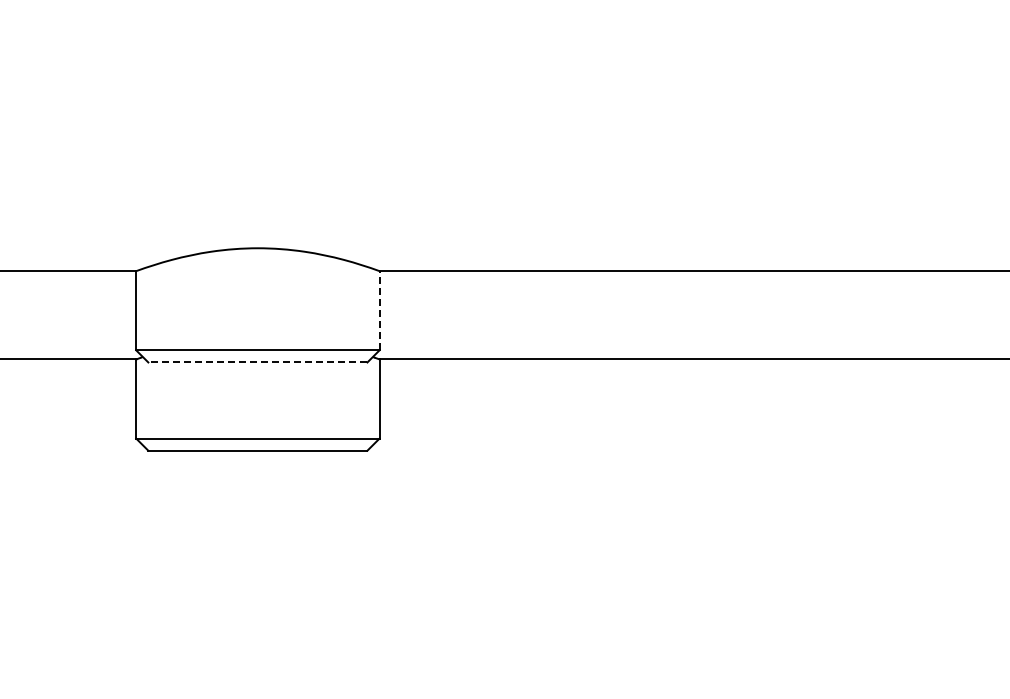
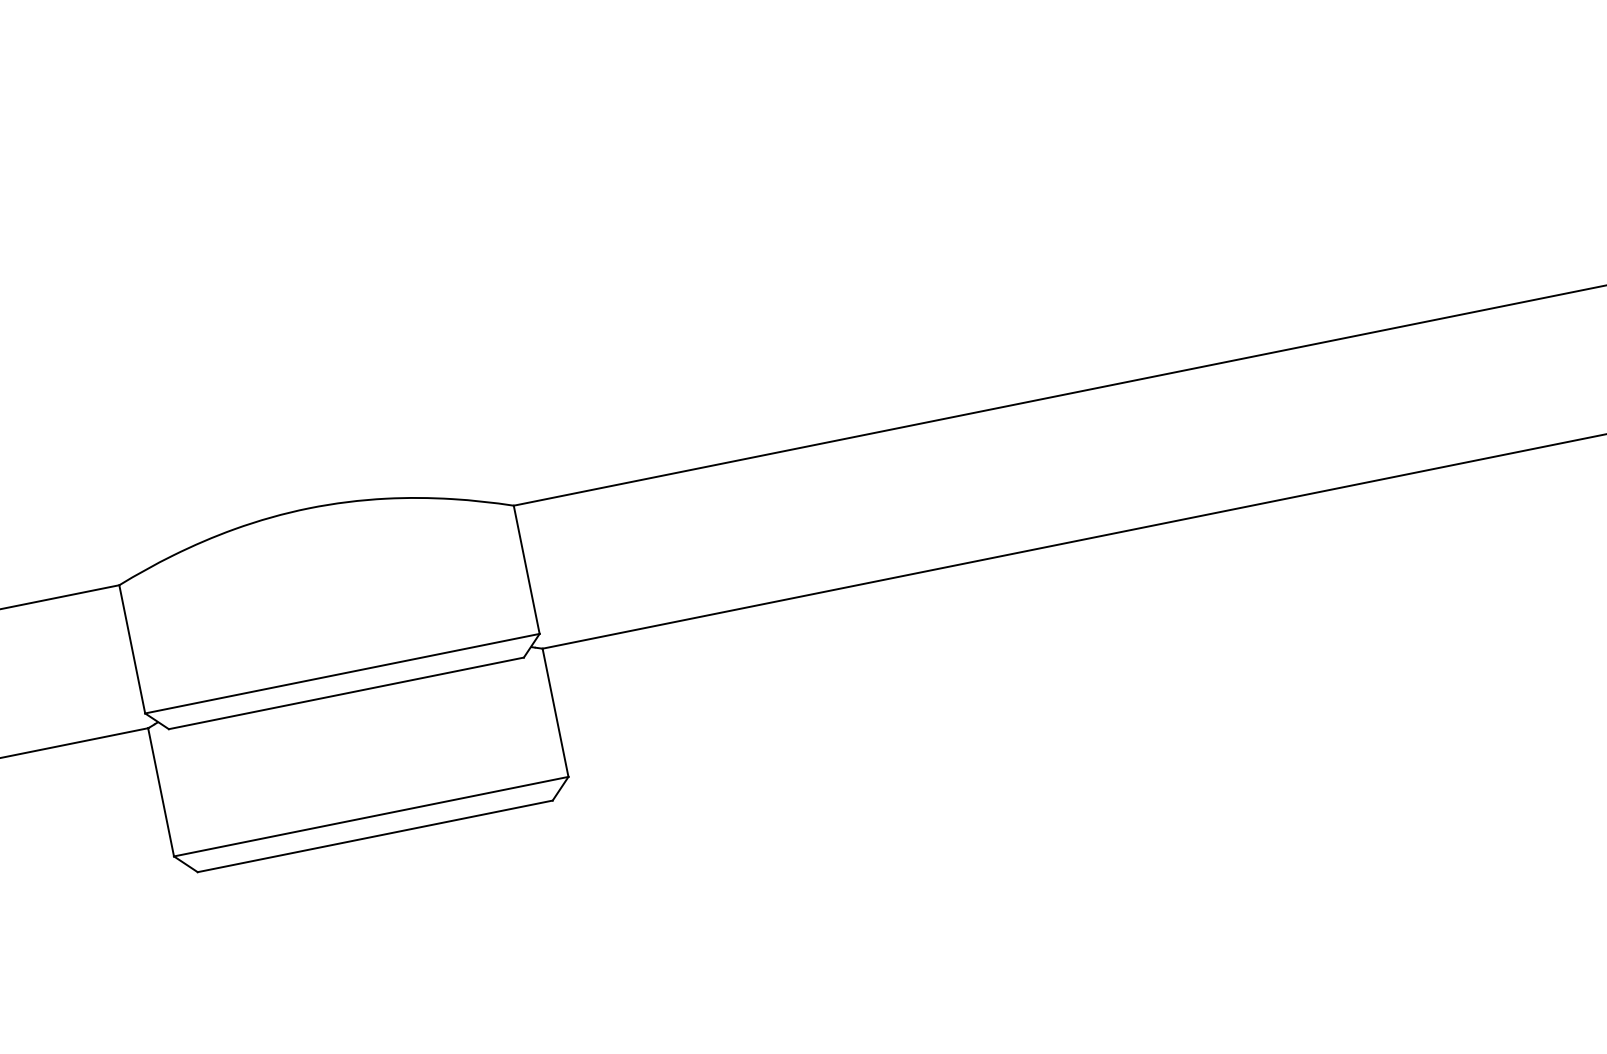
line: (379, 310) -> (526, 569), dashed -> solid
line: (257, 362) -> (345, 693), dashed -> solid

